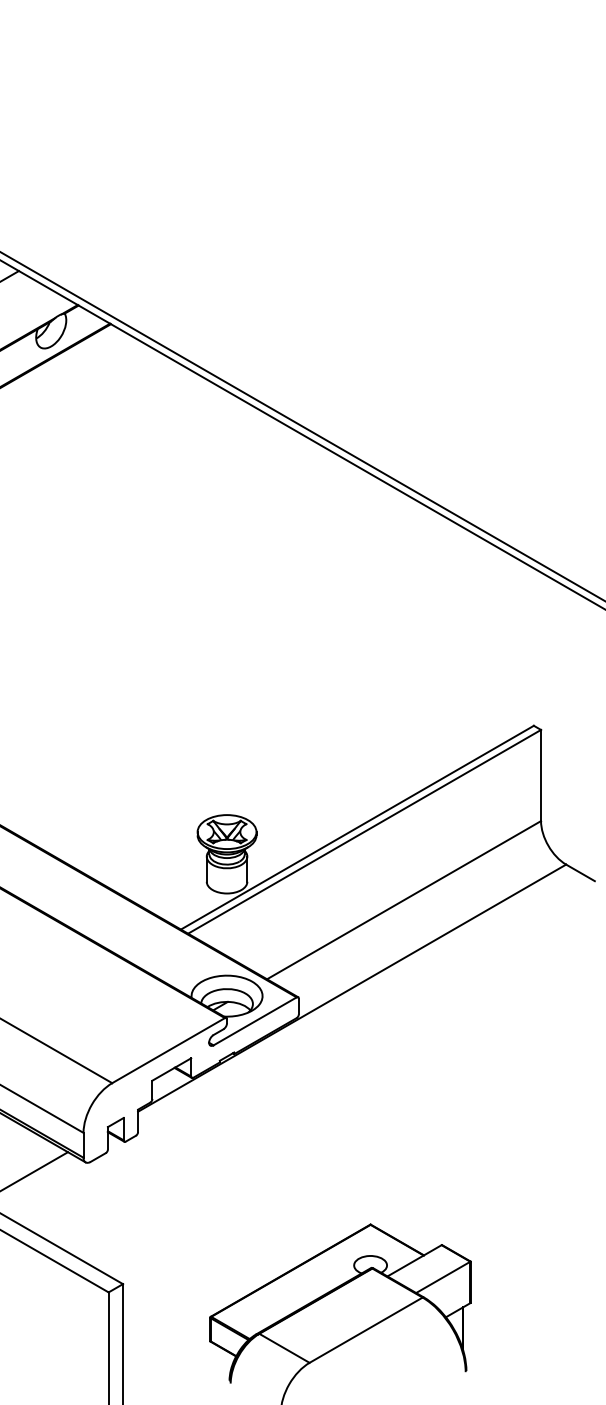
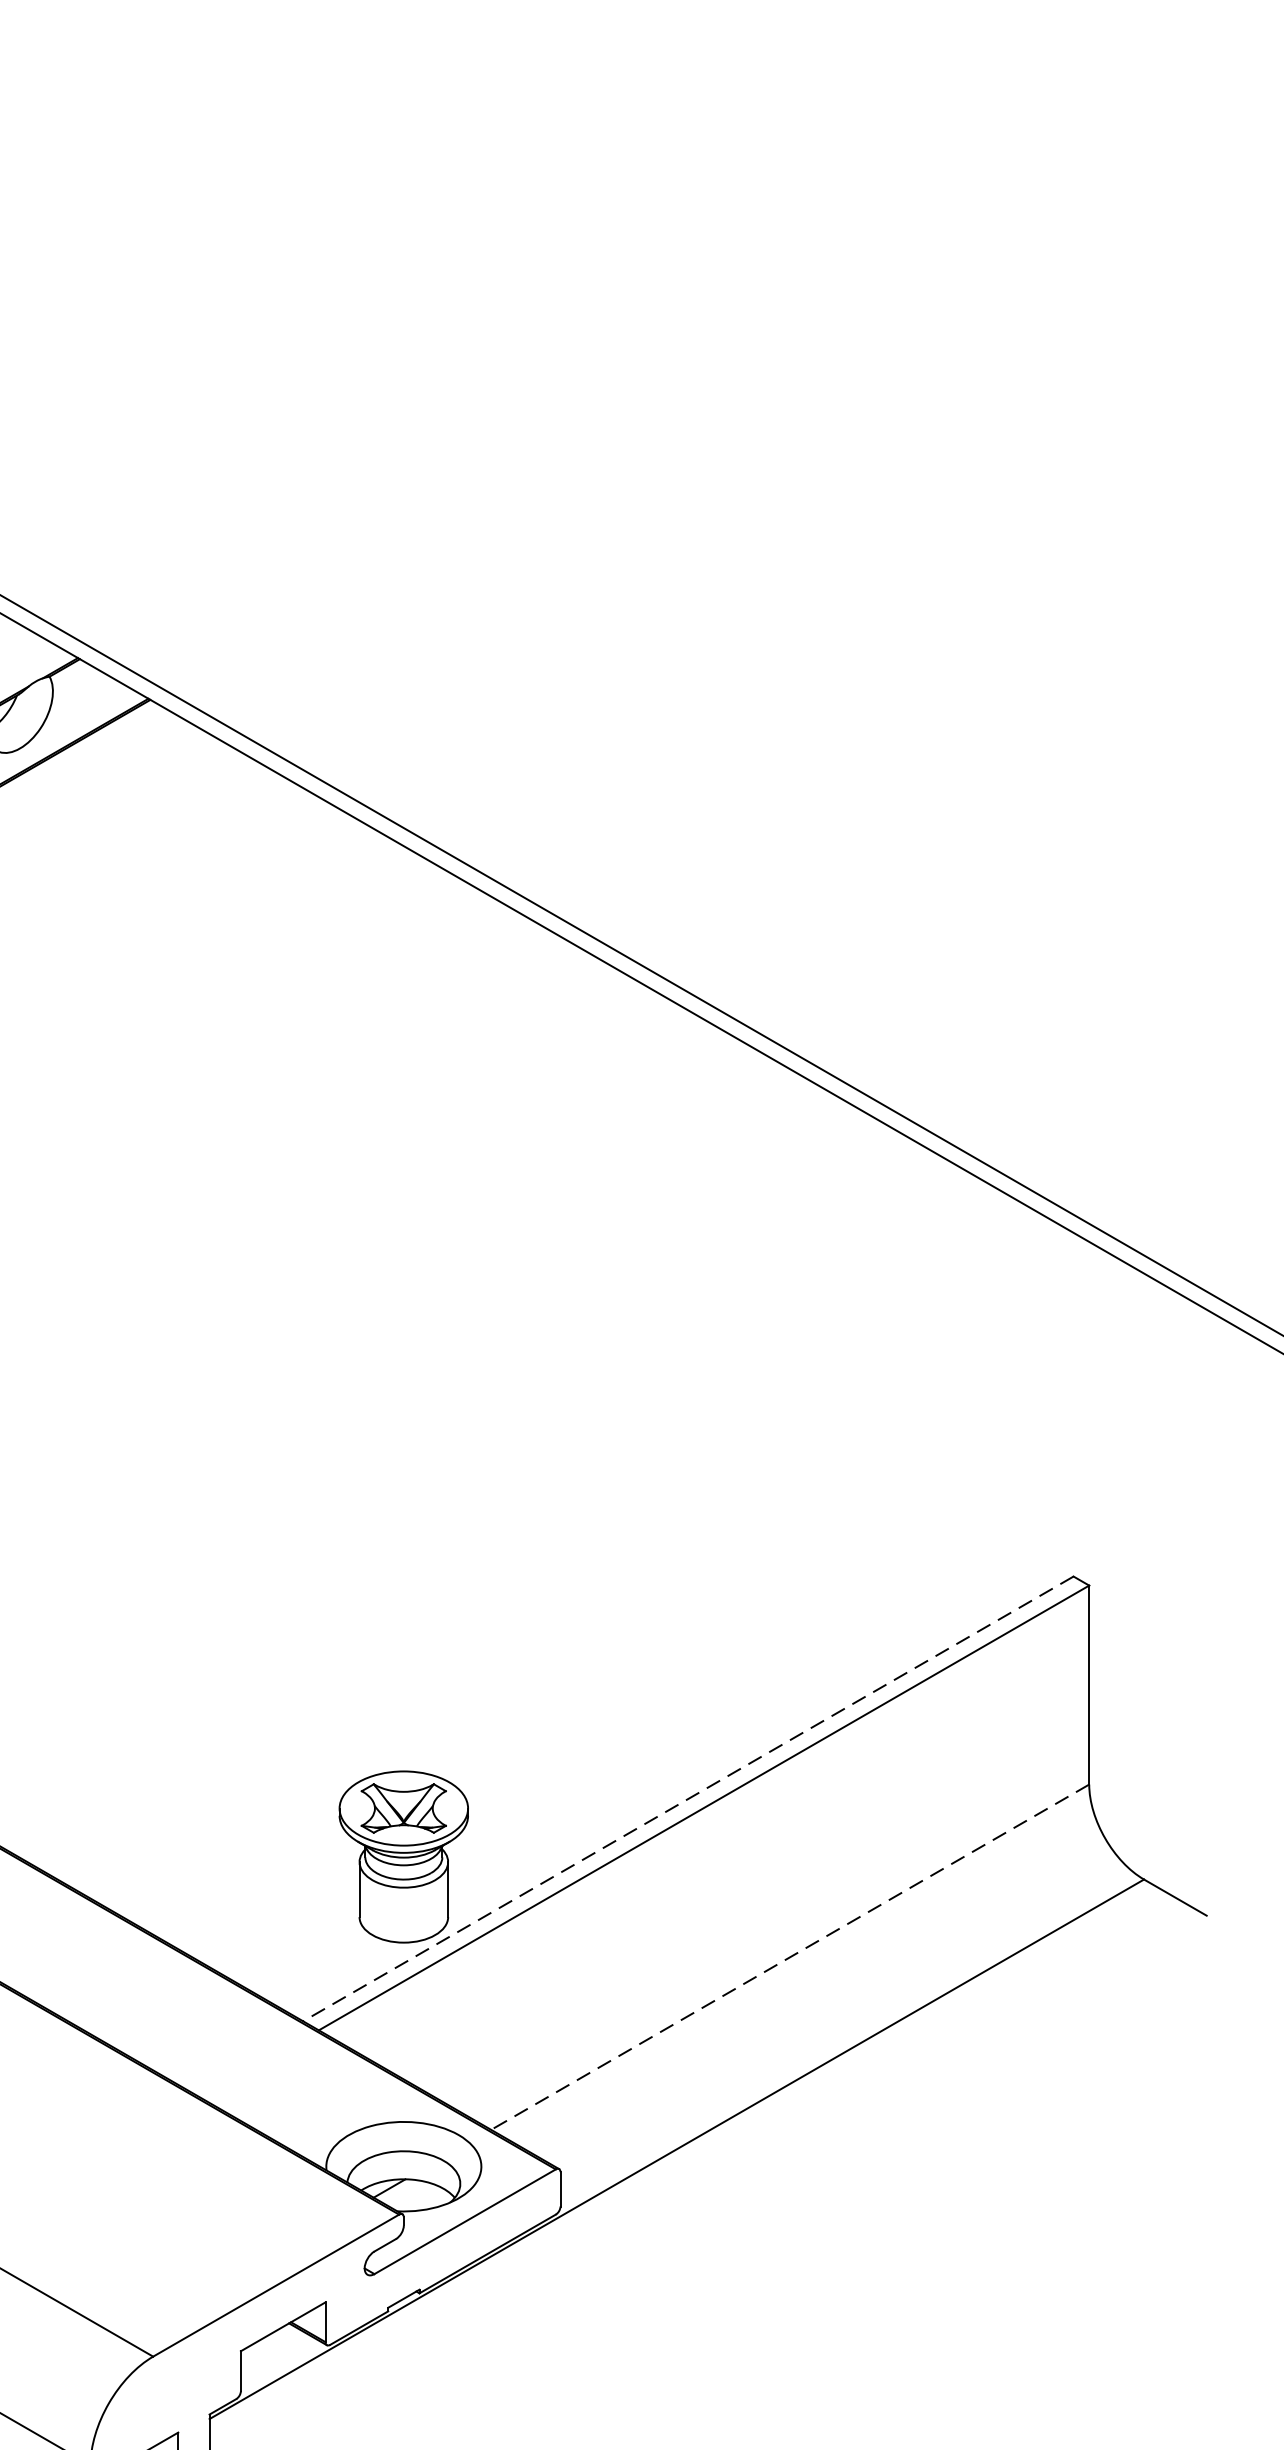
line: (357, 827) -> (688, 1798), solid -> dashed
line: (403, 900) -> (788, 1957), solid -> dashed

